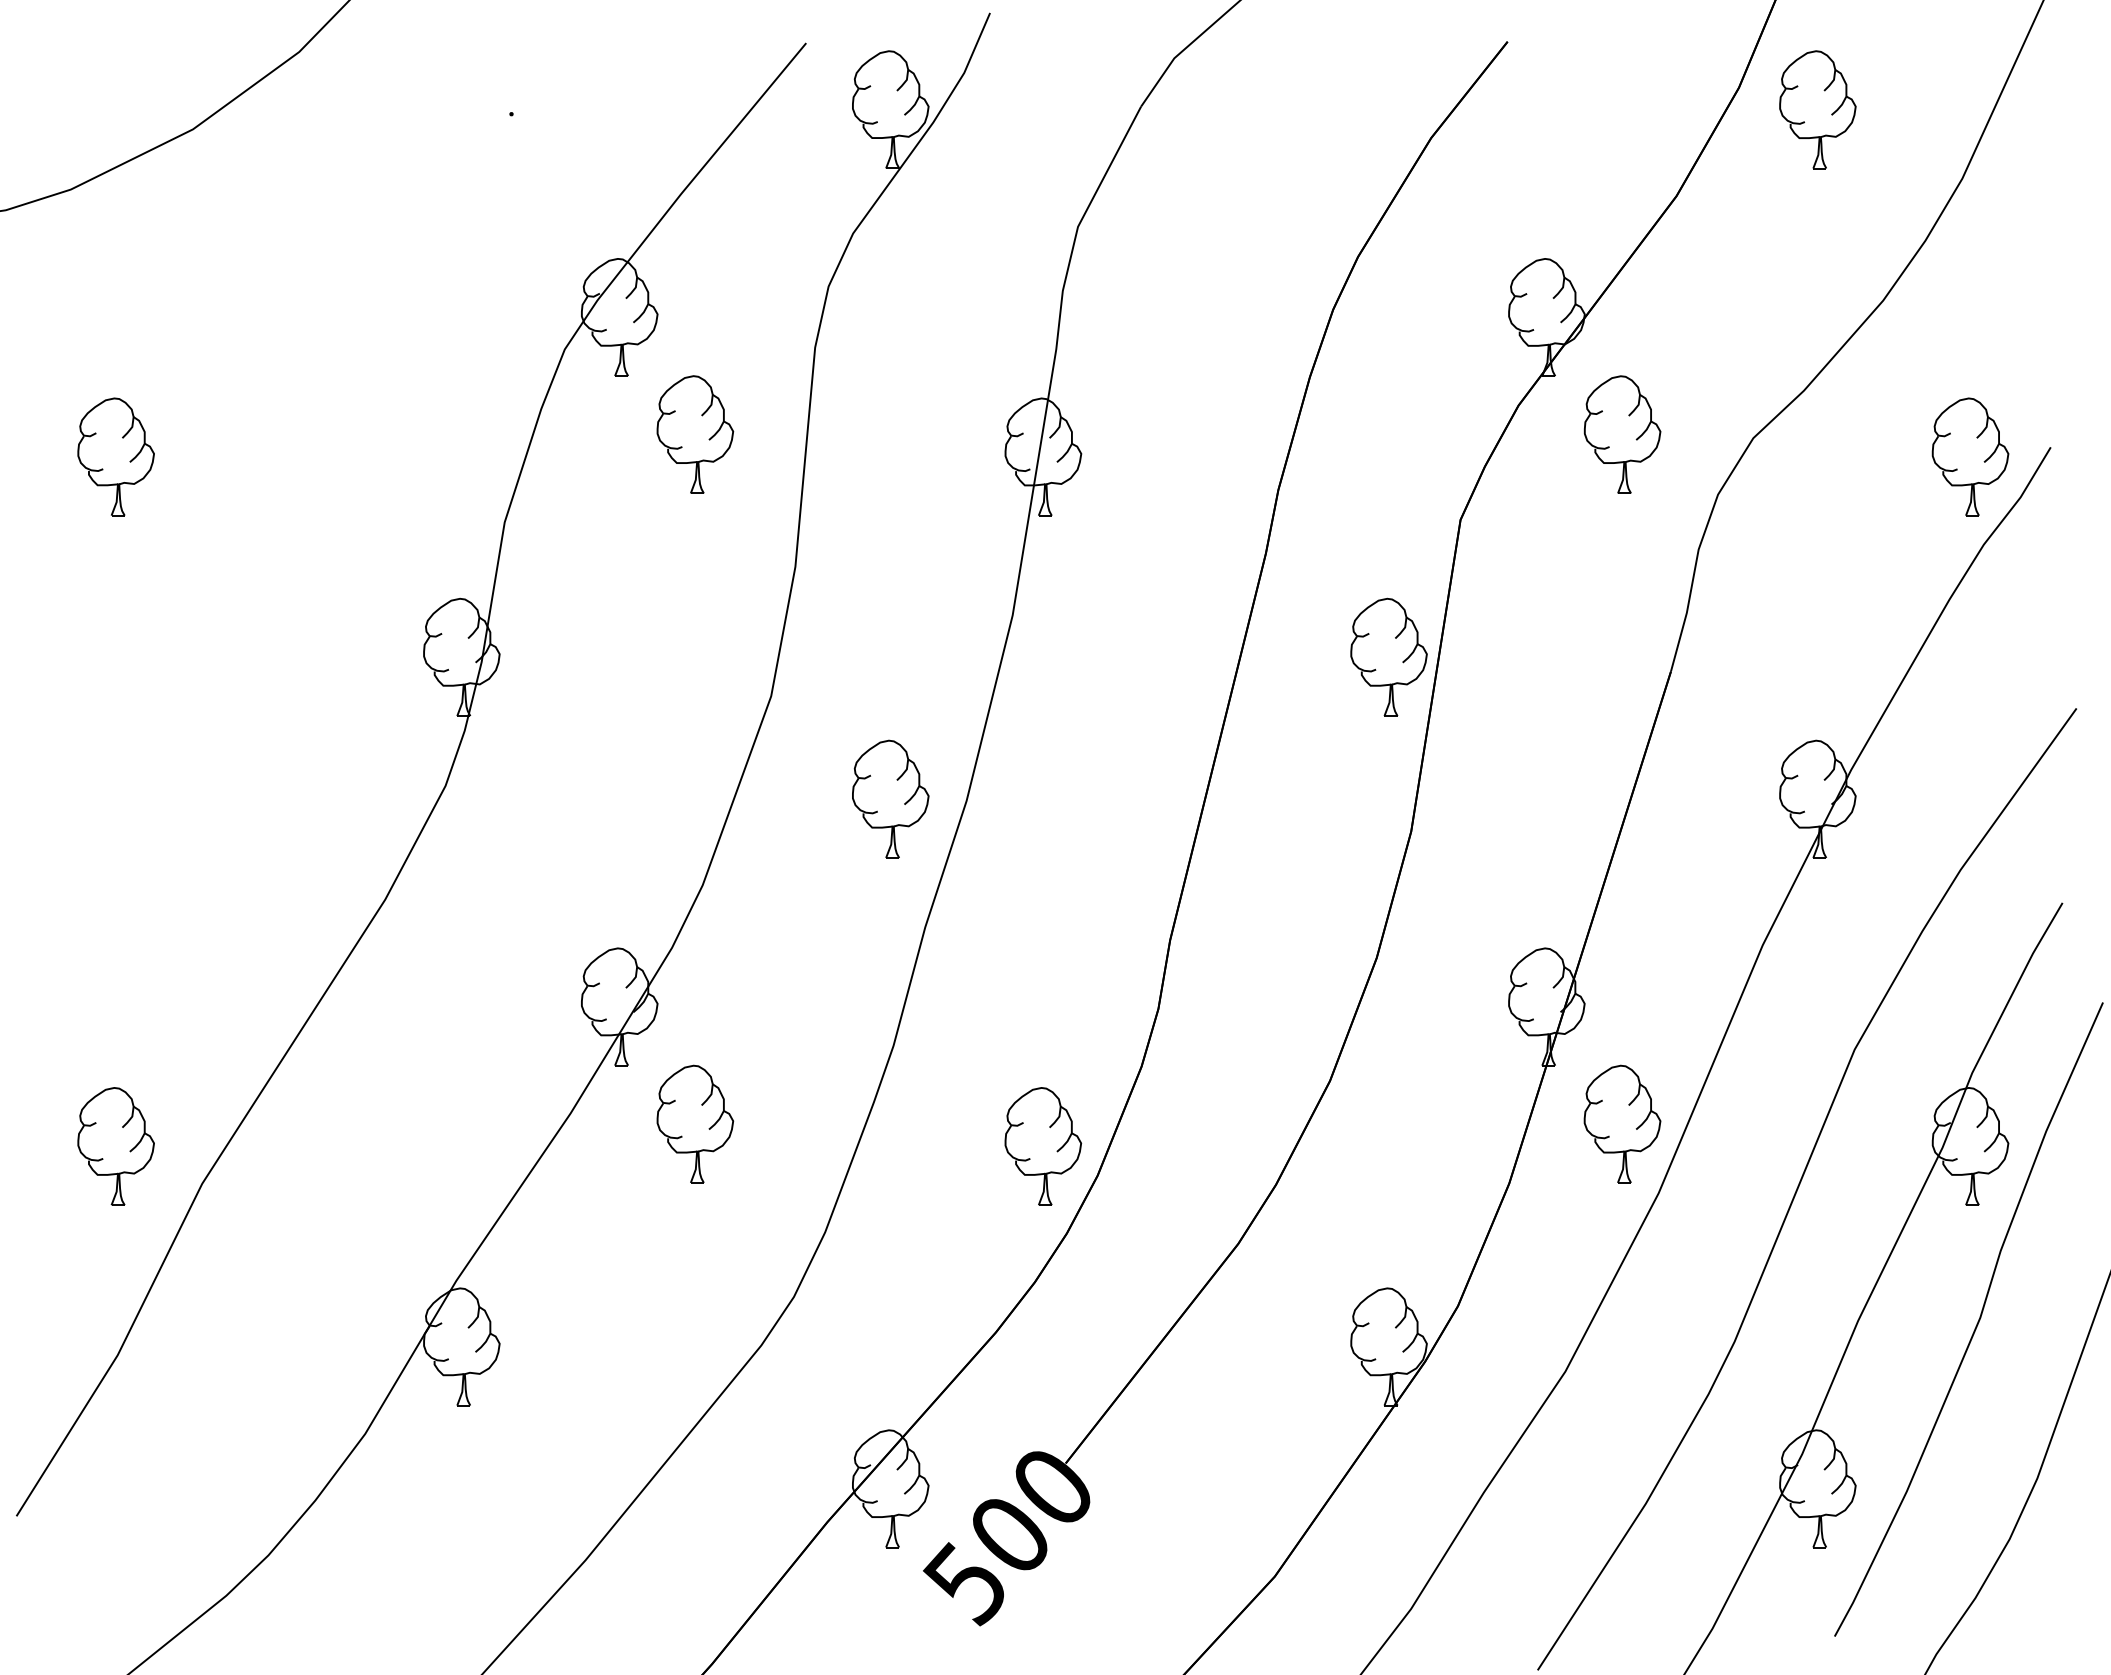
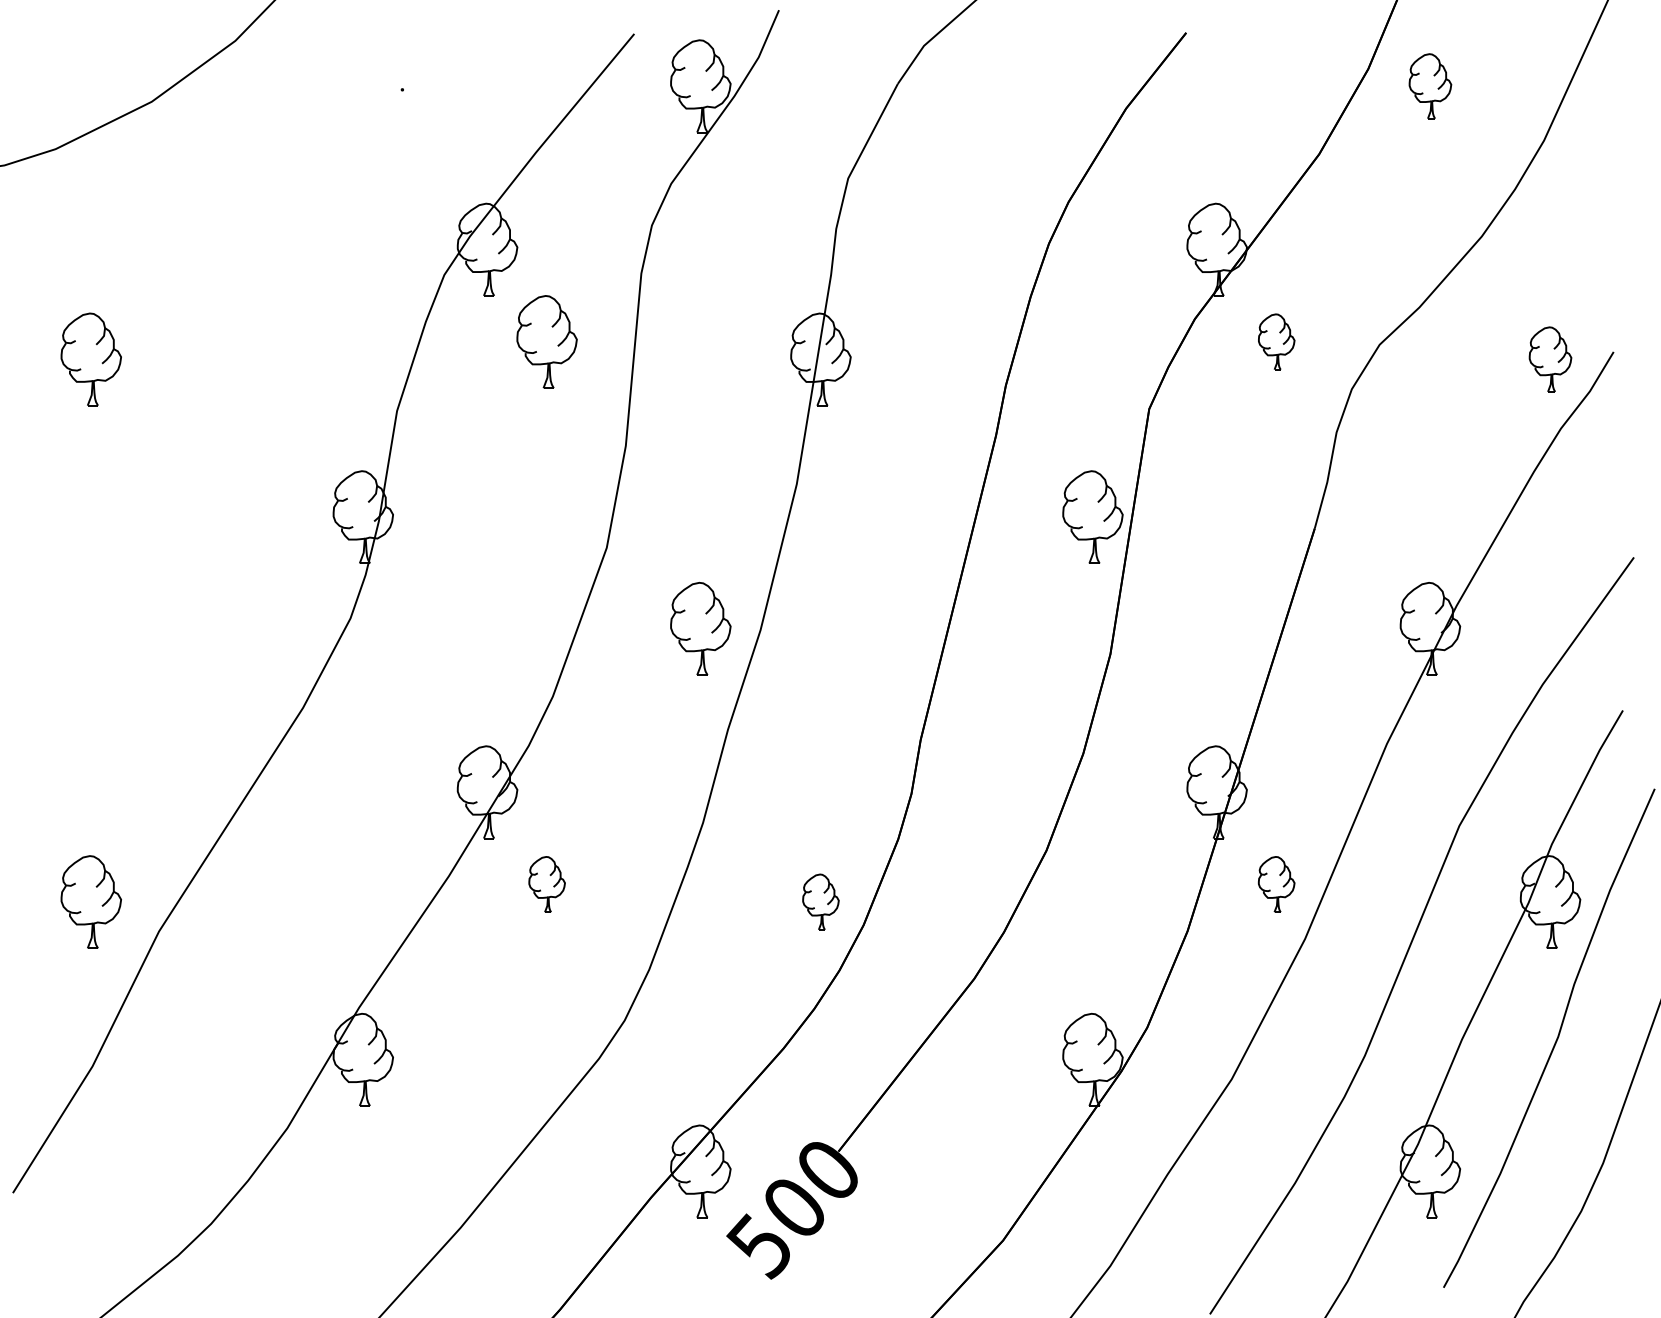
part: (1817, 109) -> (1430, 86), size x0.7
part: (1622, 434) -> (1276, 341), size x0.6
part: (1970, 456) -> (1550, 359), size x0.7
part: (695, 1123) -> (547, 884), size x0.6
part: (1622, 1123) -> (1276, 884), size x0.6
part: (1043, 1146) -> (821, 902), size x0.6

